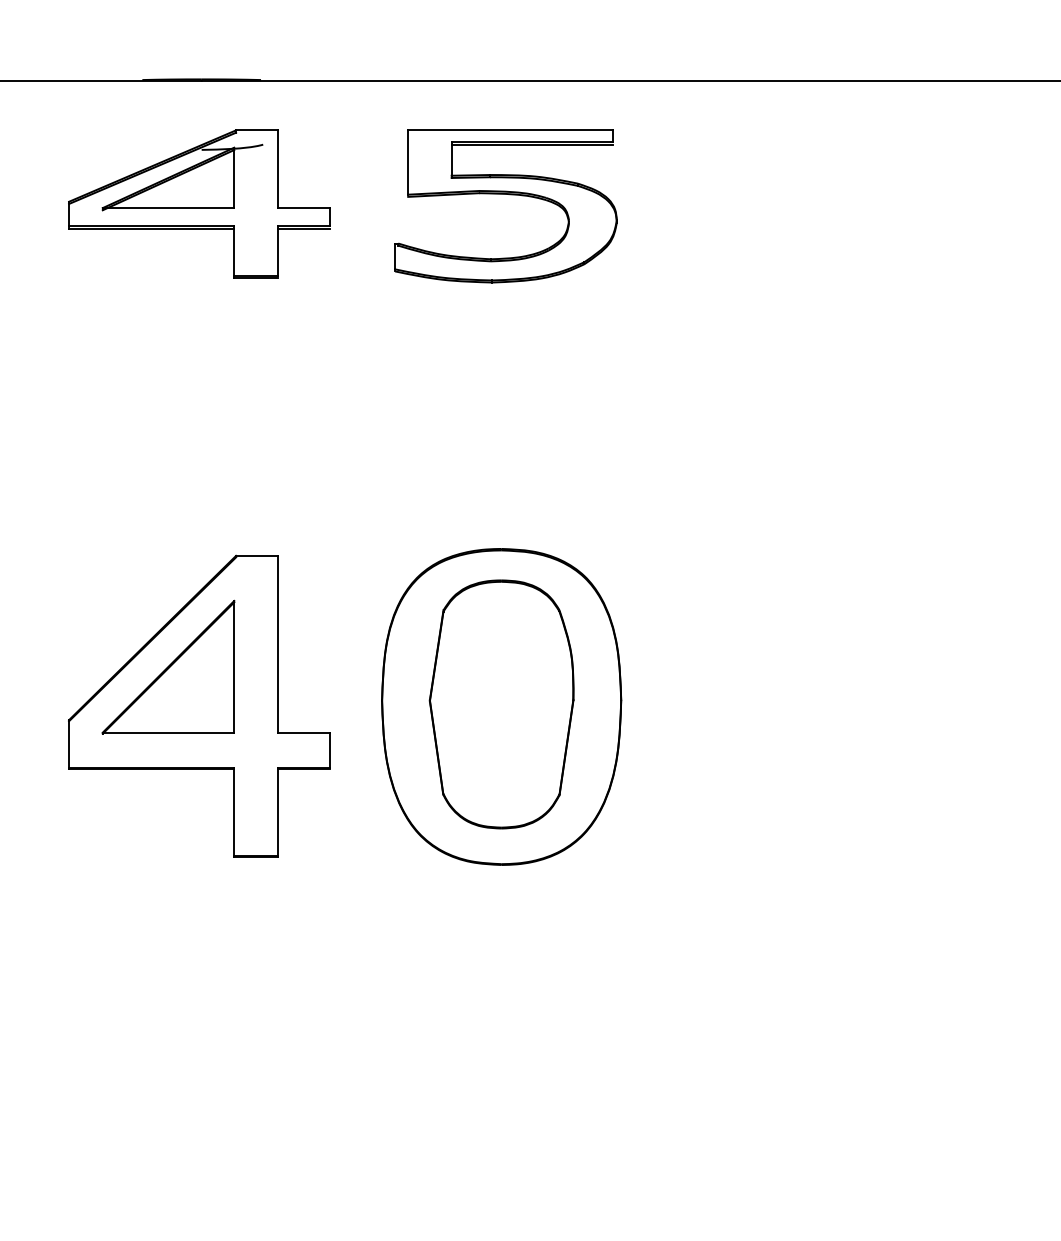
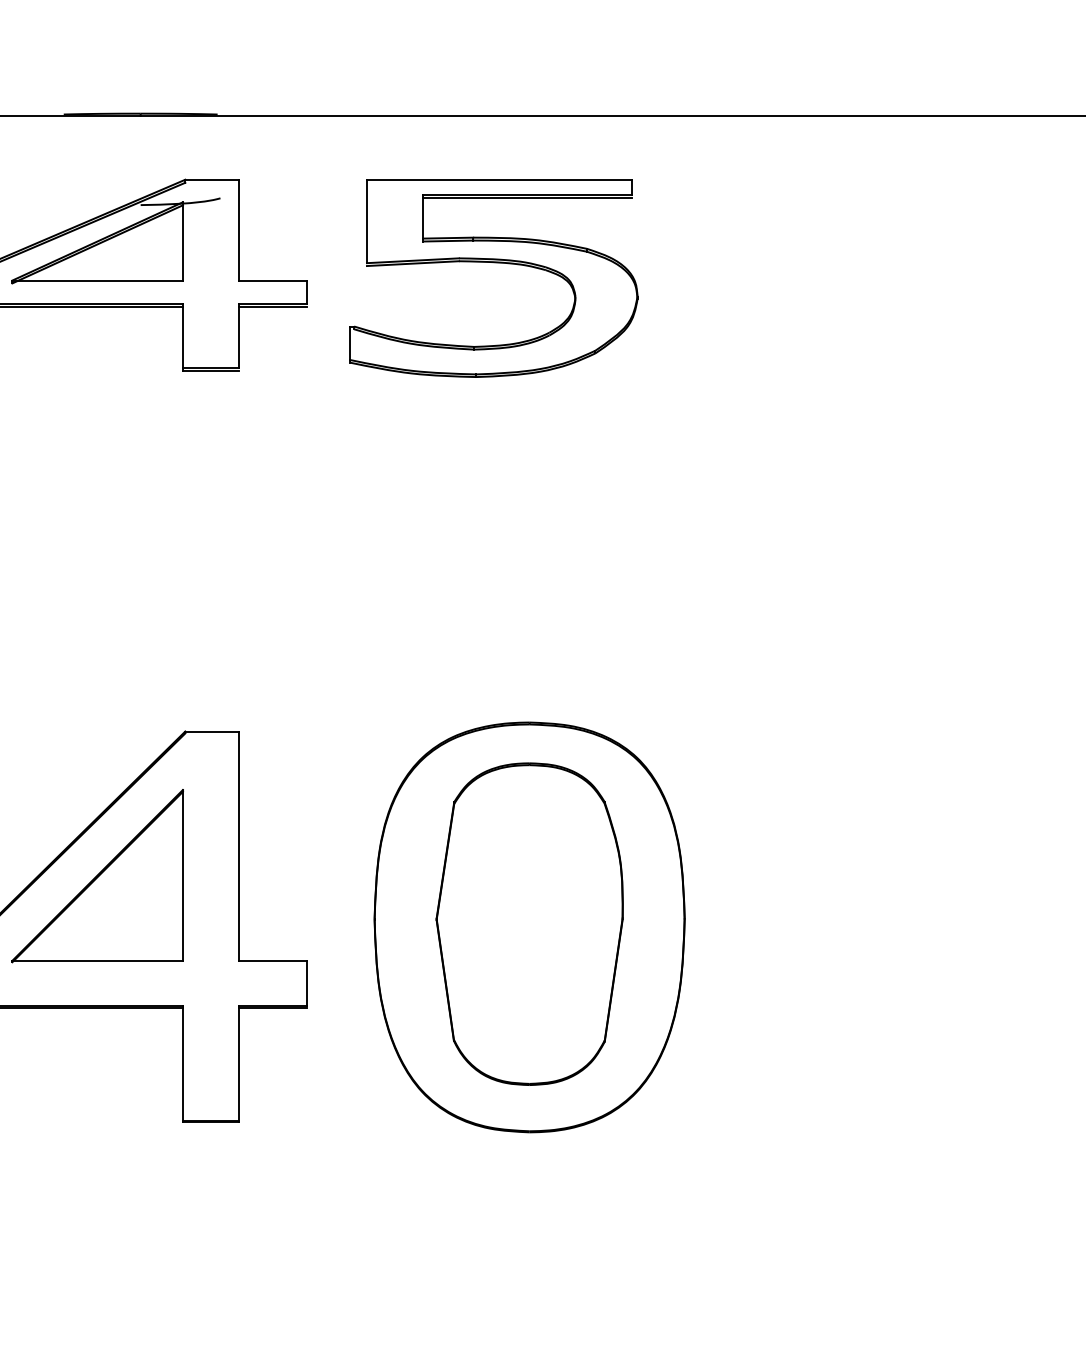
part: (509, 195) -> (498, 264), moved

